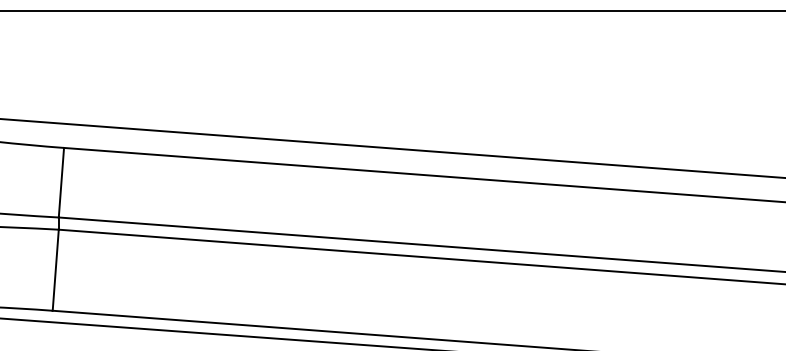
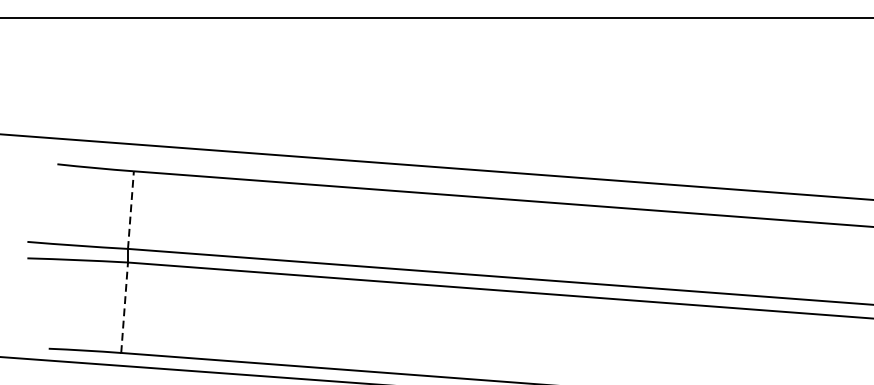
line: (61, 182) -> (131, 209), solid -> dashed
line: (55, 270) -> (124, 308), solid -> dashed

